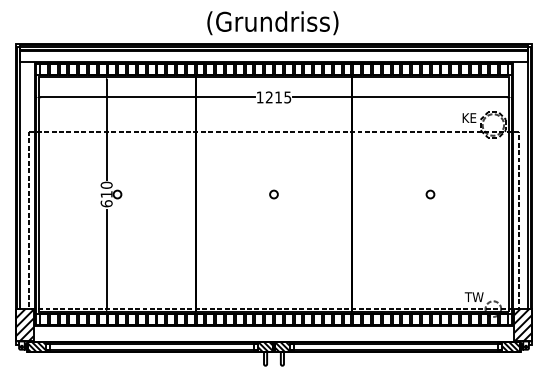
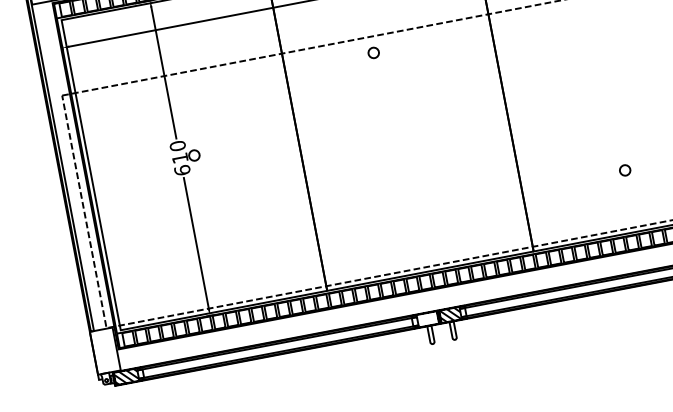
circle: (273, 194) -> (373, 53), moved
circle: (430, 194) -> (625, 170), moved
hatch: (24, 324) -> (104, 350), removed
hatch: (265, 346) -> (427, 318), removed

